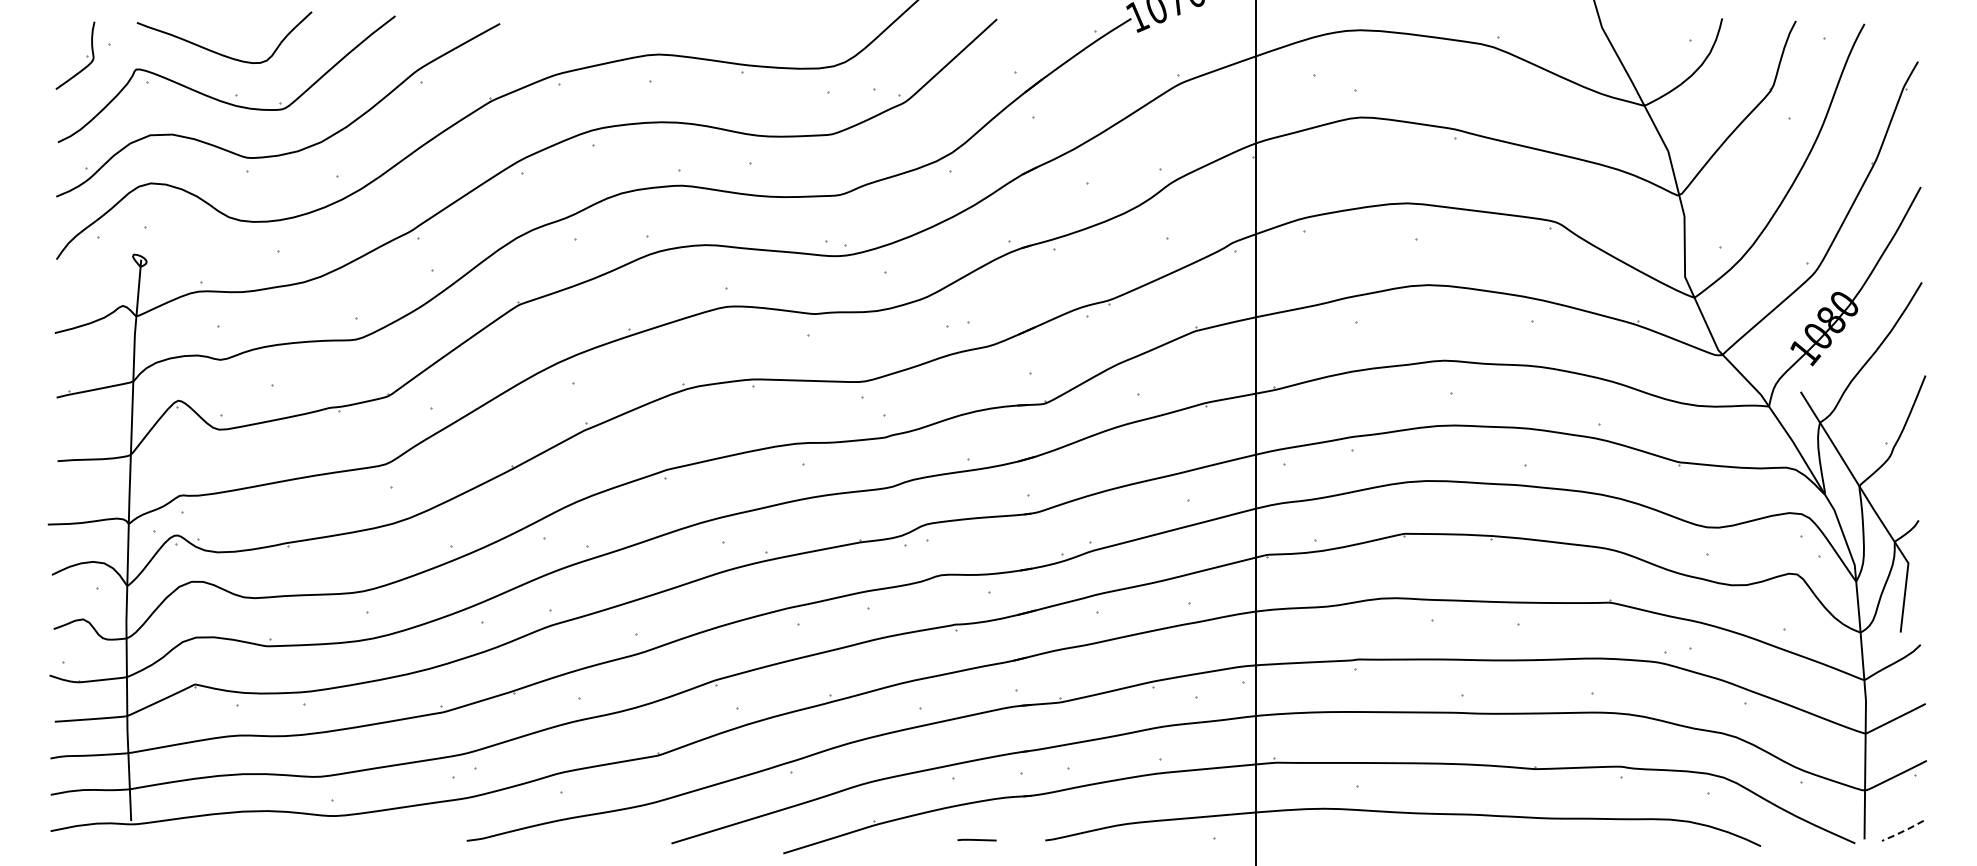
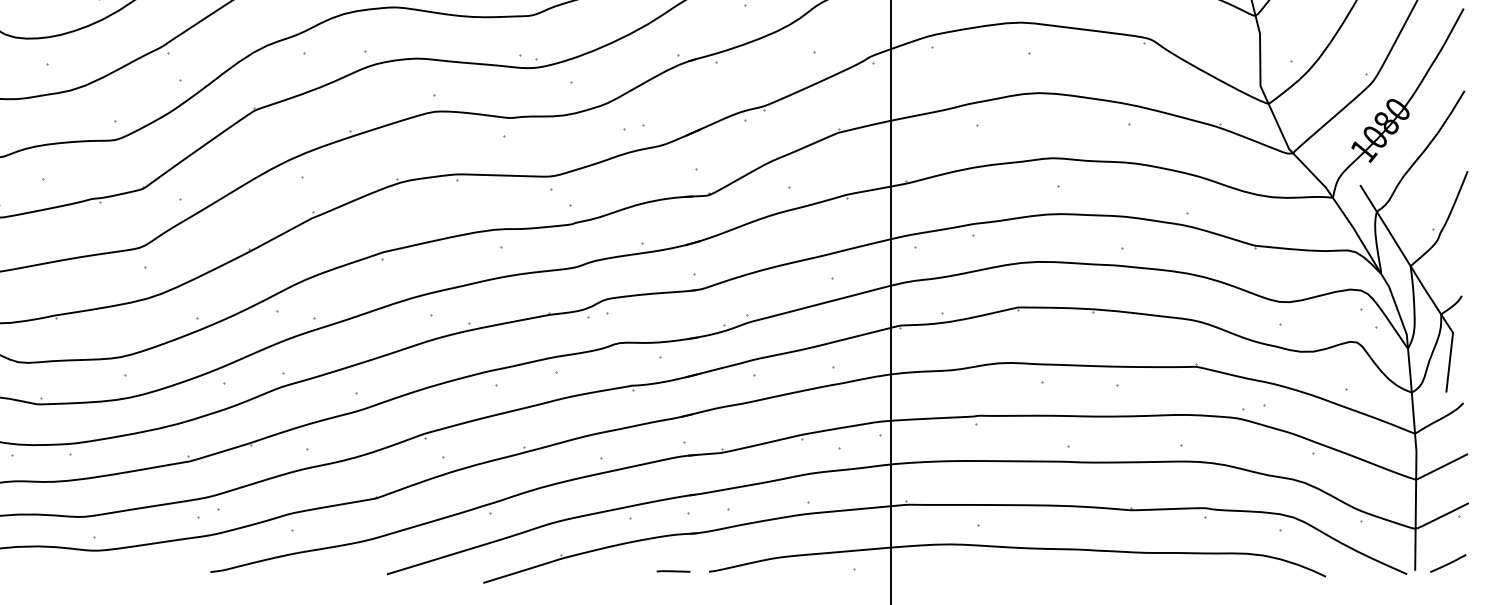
line: (1903, 831) -> (1448, 564), dashed -> solid
line: (976, 839) -> (673, 570), moved

